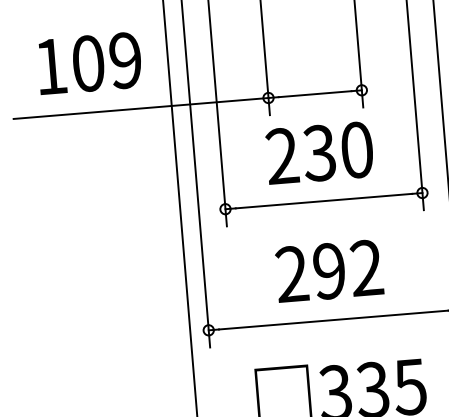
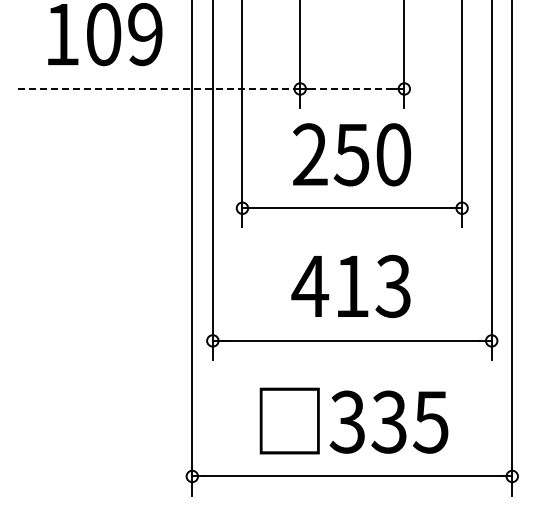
line: (315, 93) -> (352, 88), solid -> dashed
line: (140, 108) -> (157, 88), solid -> dashed
text: (319, 152) -> (351, 154), 230 -> 250
text: (328, 271) -> (350, 286), 292 -> 413

